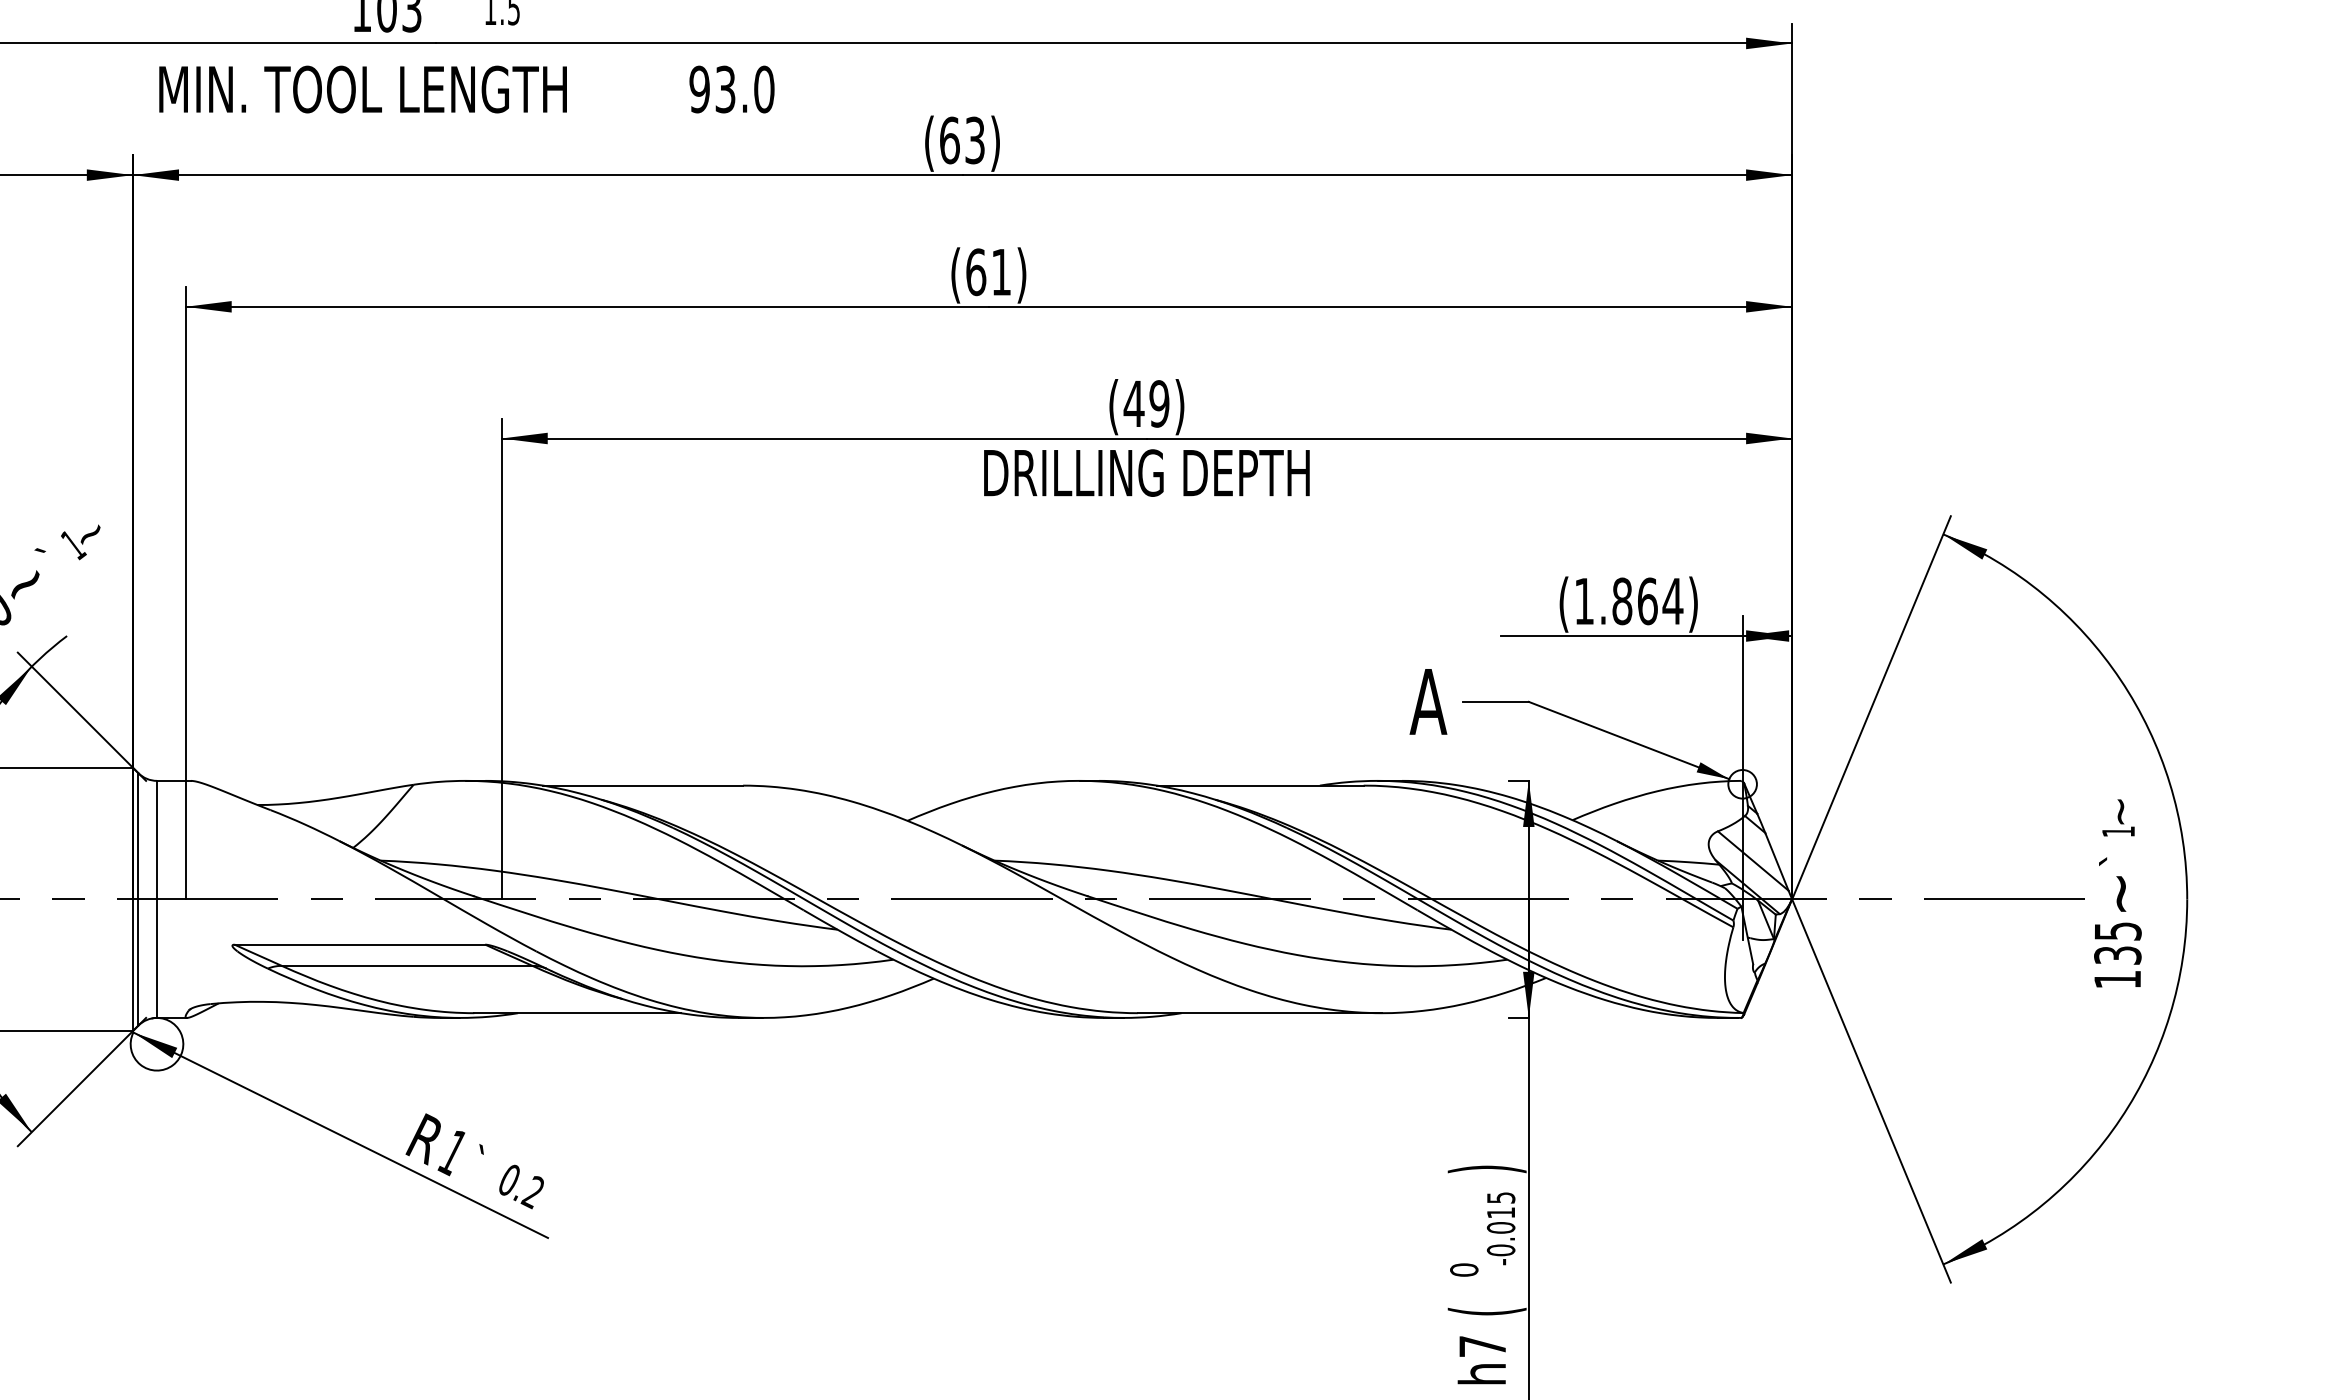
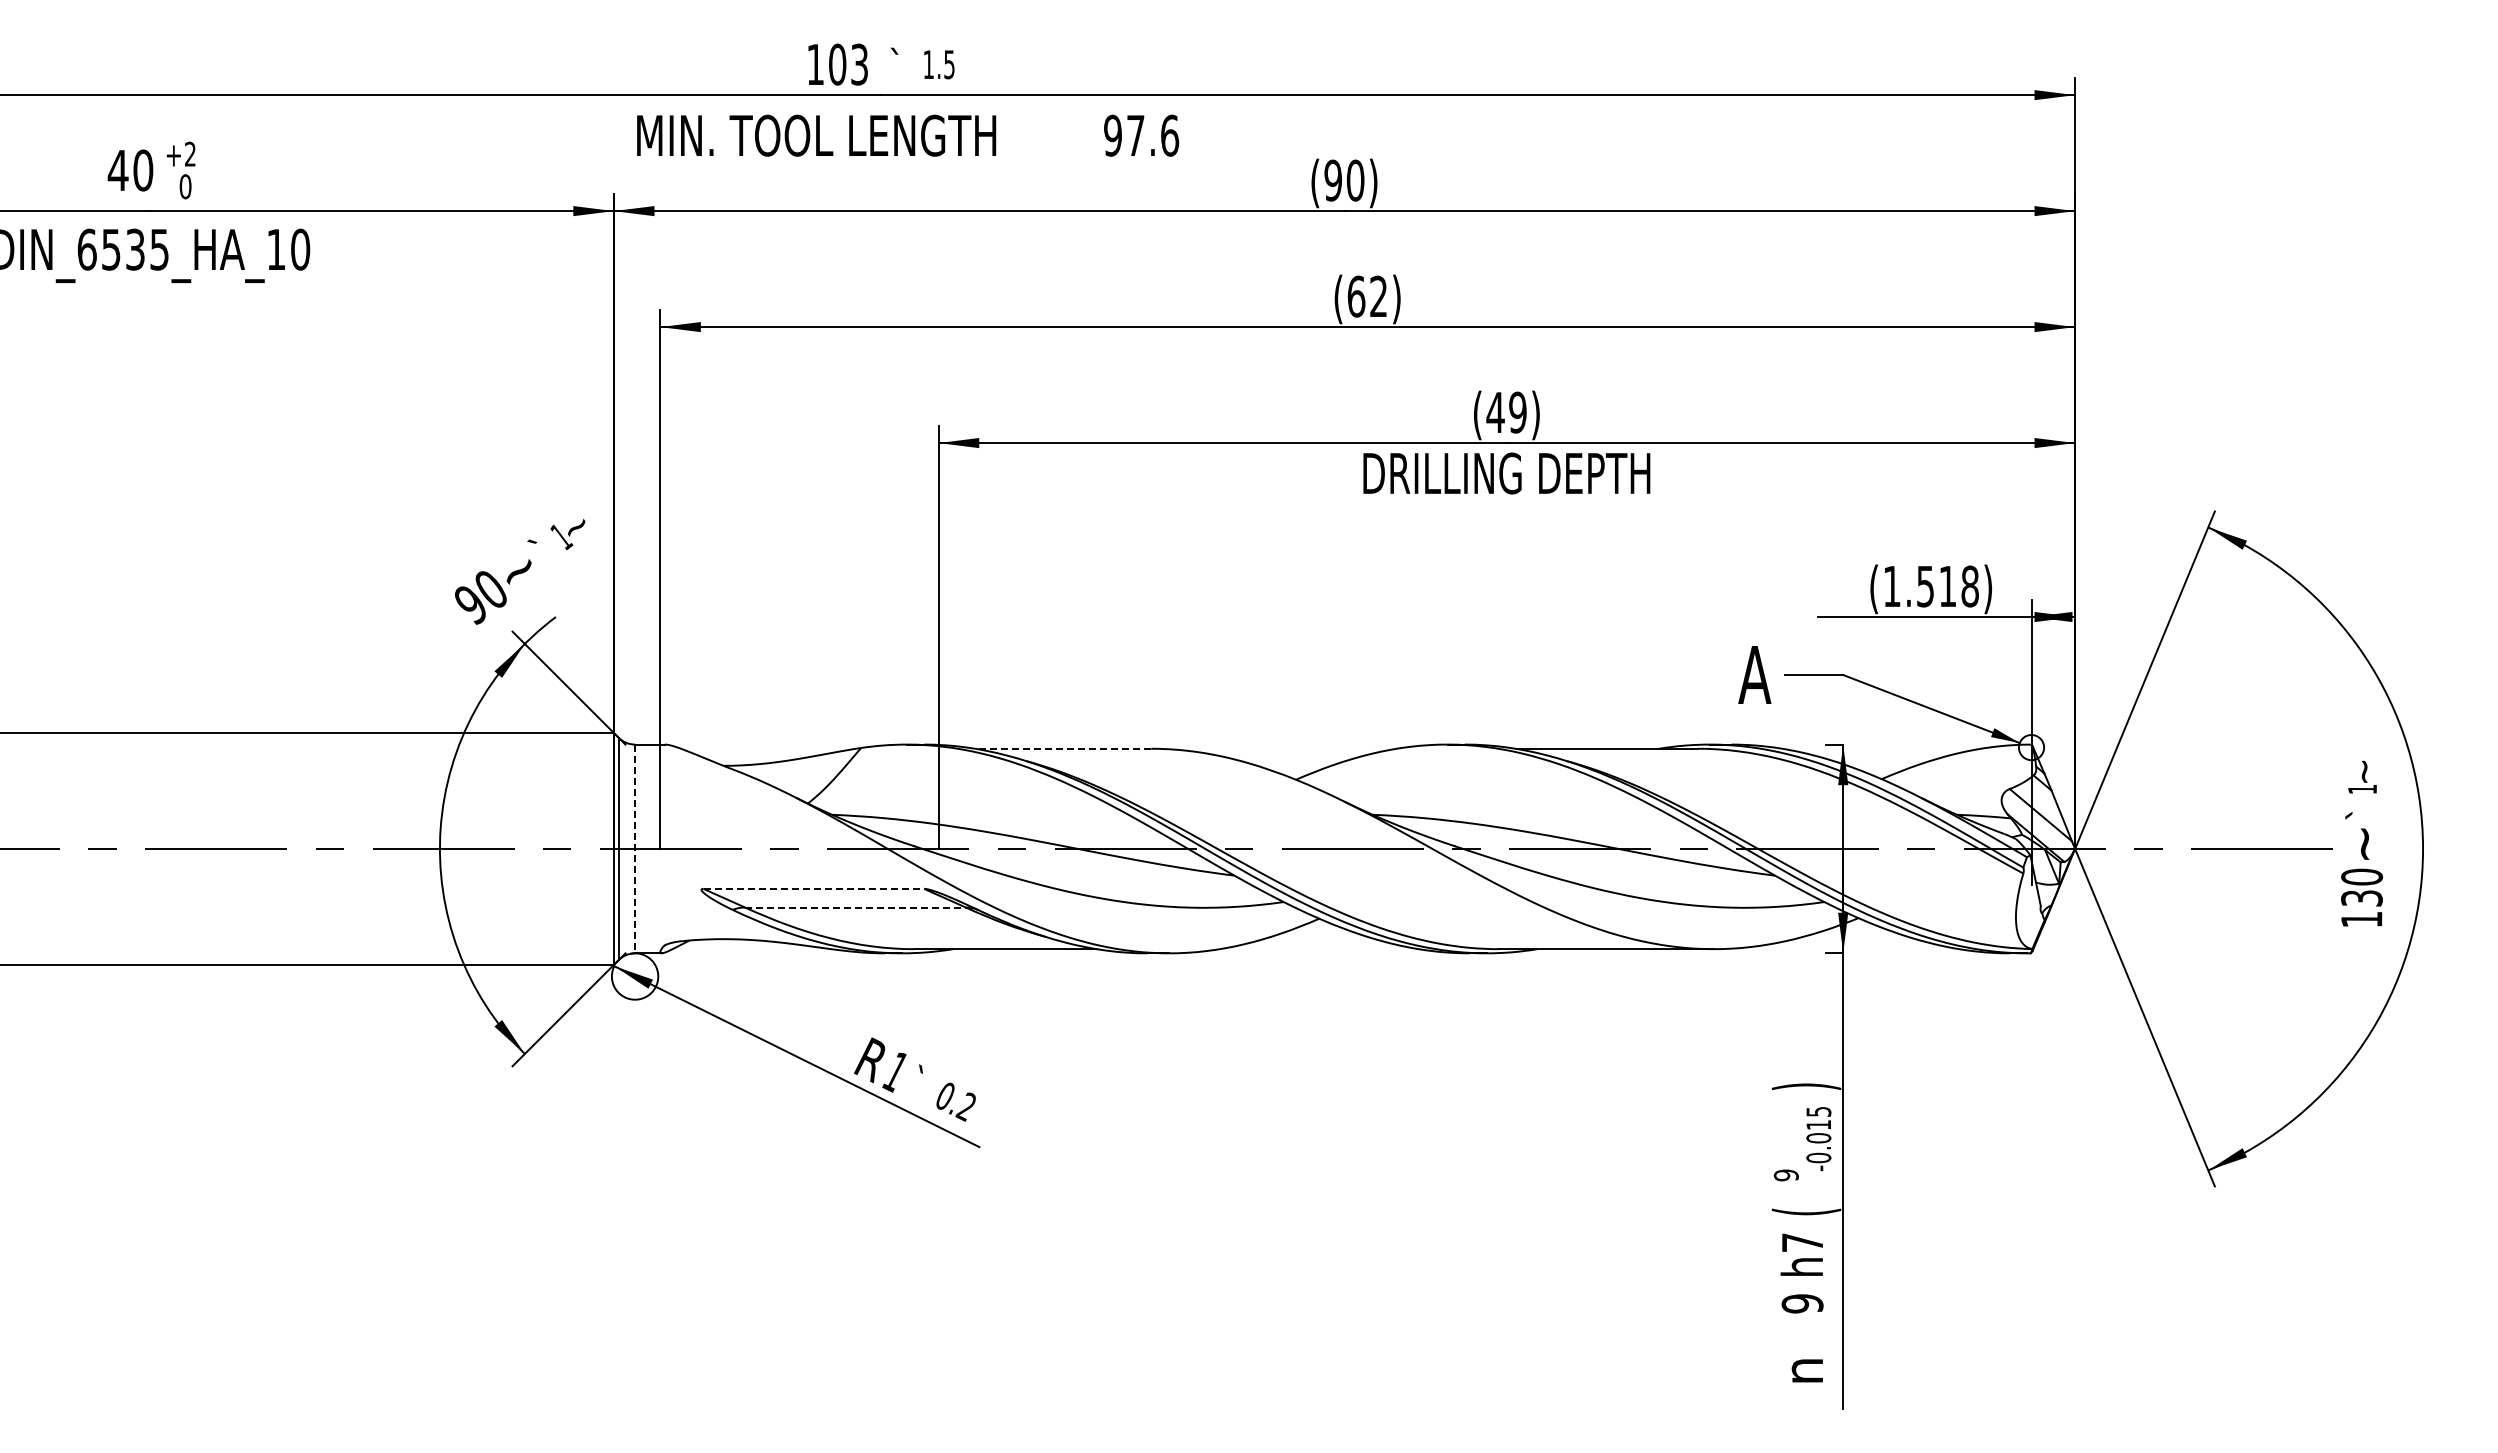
text: (745, 89) -> (1153, 135), 93.0 -> 97.6
text: (962, 140) -> (1344, 180), (63) -> (90)
text: (1001, 270) -> (1378, 295), (61) -> (62)
text: (1648, 601) -> (1948, 586), (1.864) -> (1.518)
line: (642, 785) -> (1062, 748), solid -> dashed
line: (157, 900) -> (635, 849), solid -> dashed
text: (2118, 930) -> (2362, 876), 135 -> 130
line: (360, 944) -> (814, 888), solid -> dashed
line: (407, 965) -> (855, 907), solid -> dashed
text: (1464, 1270) -> (1786, 1175), 0 -> 9

